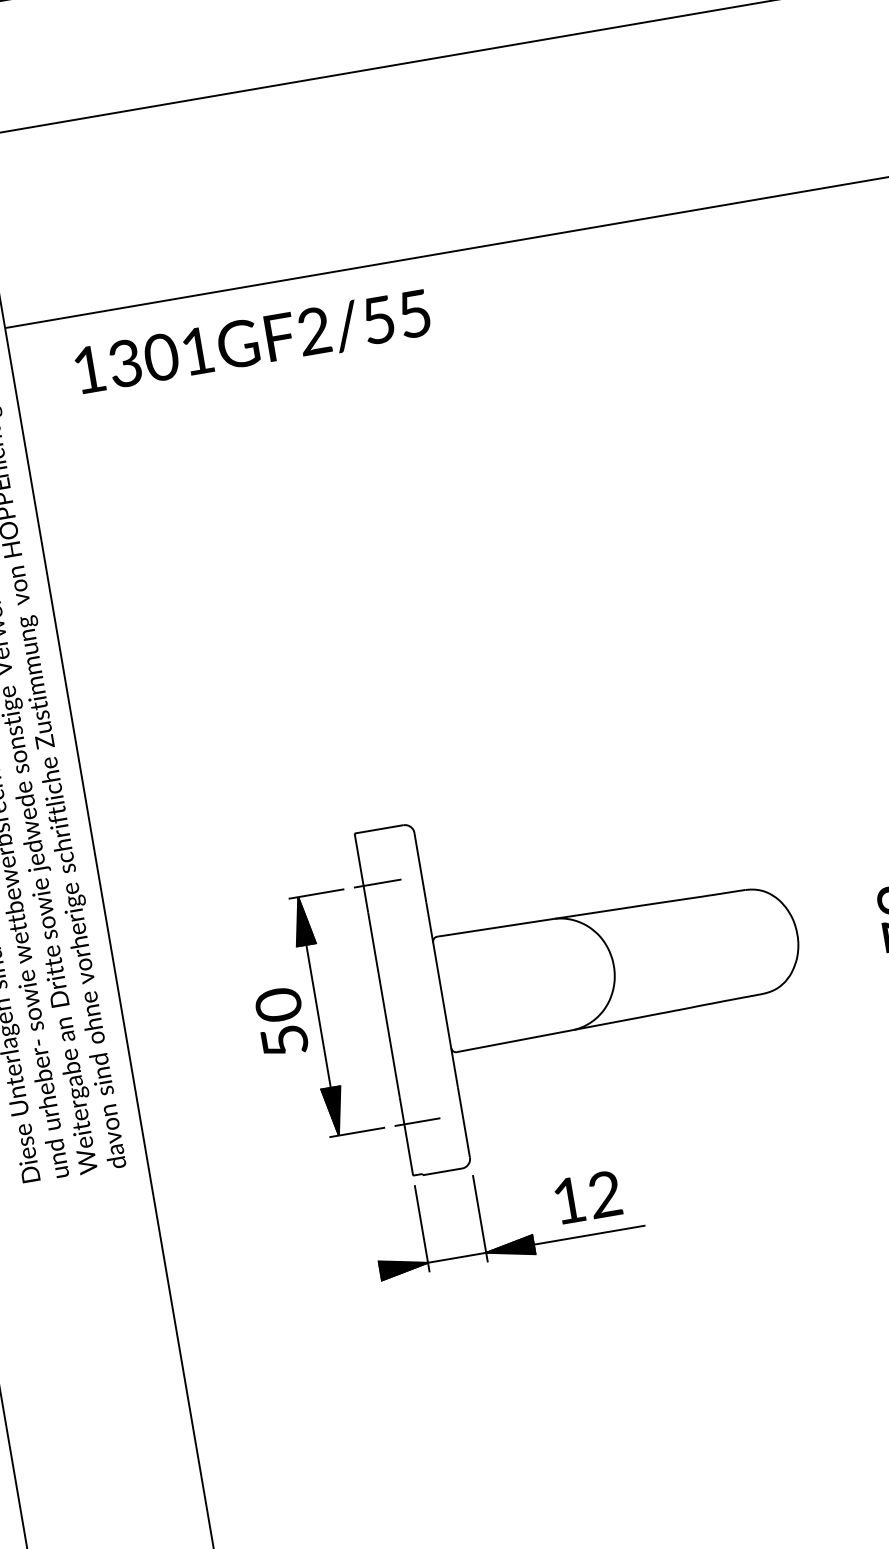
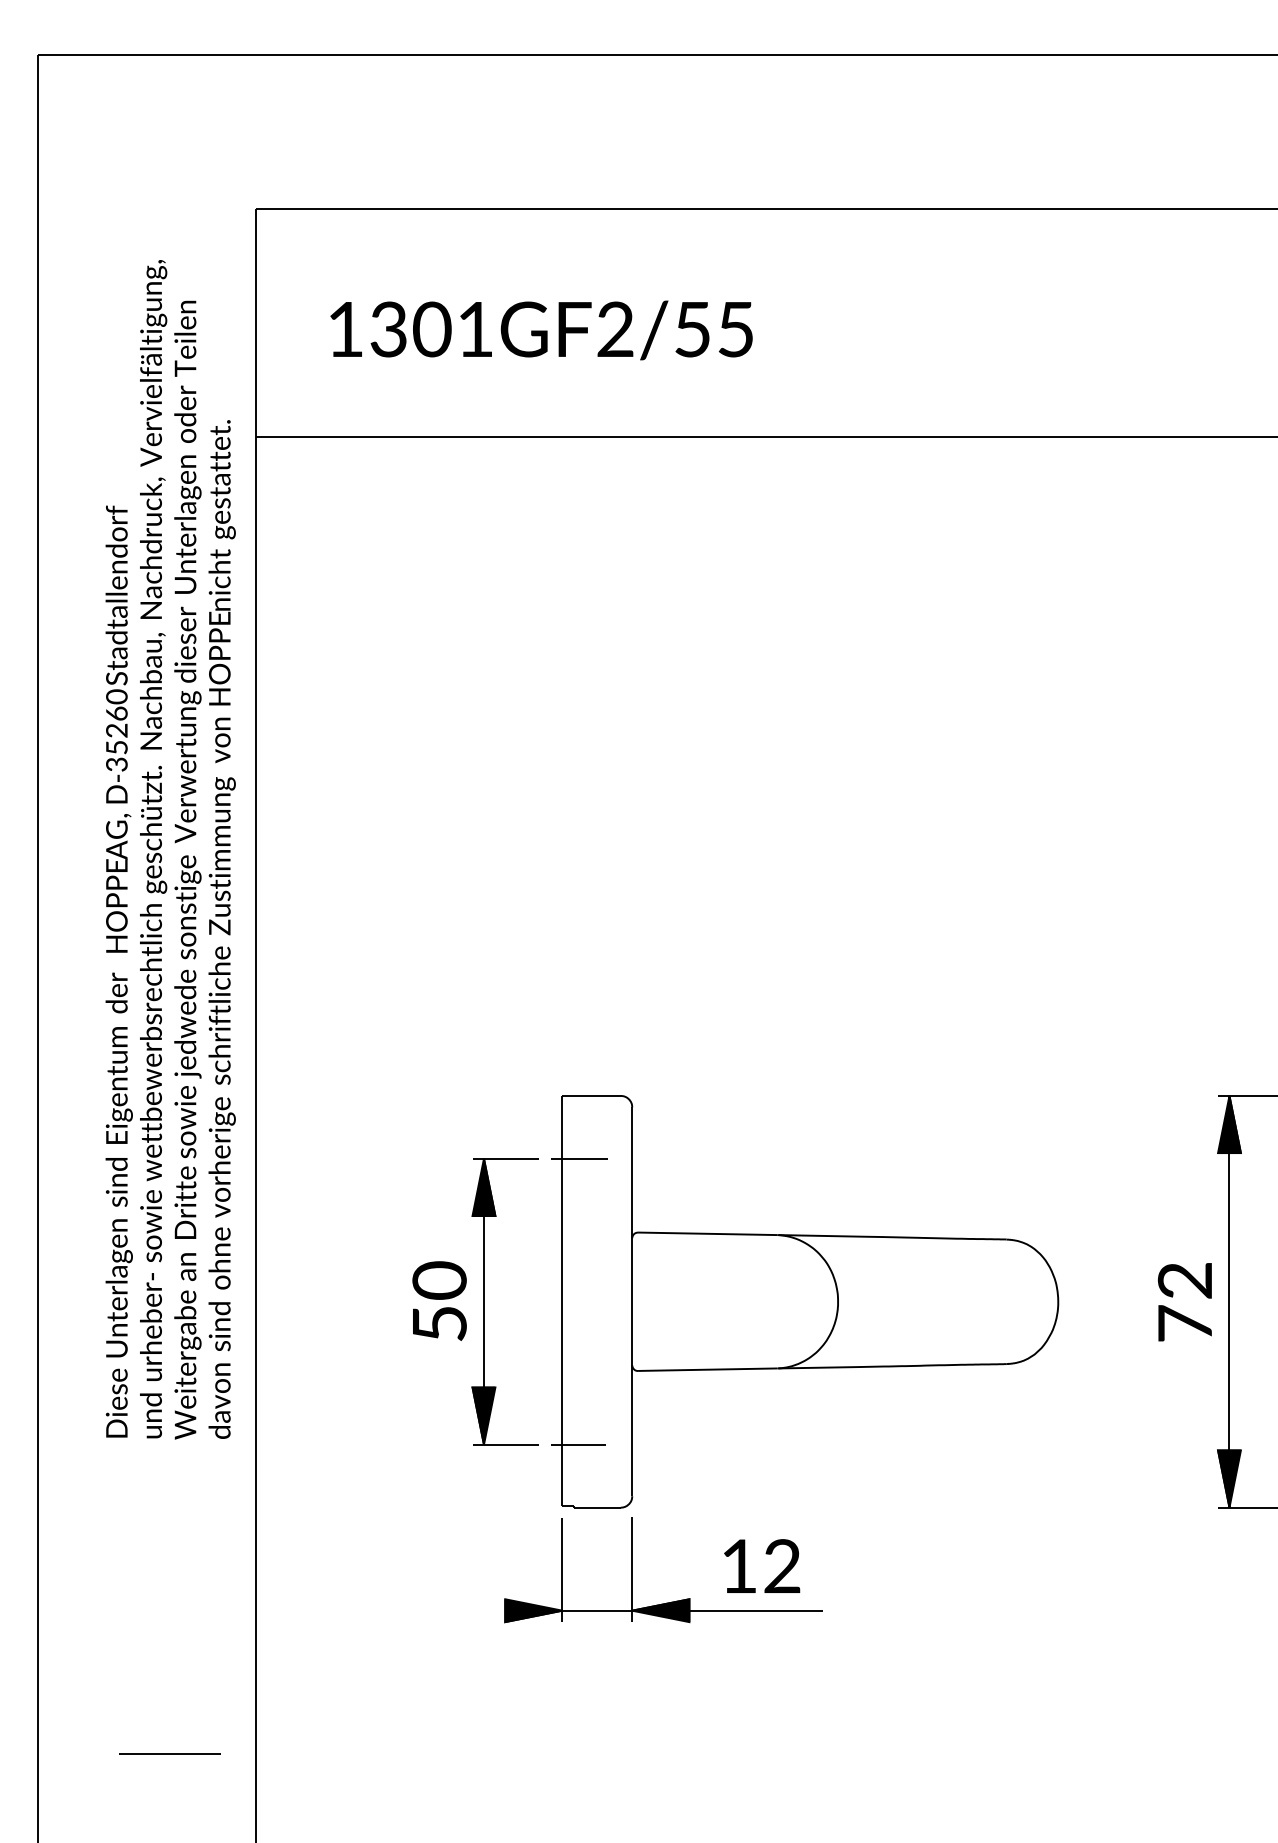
text: (252, 342) -> (541, 330), moved
line: (120, 1437) -> (169, 1753), added

